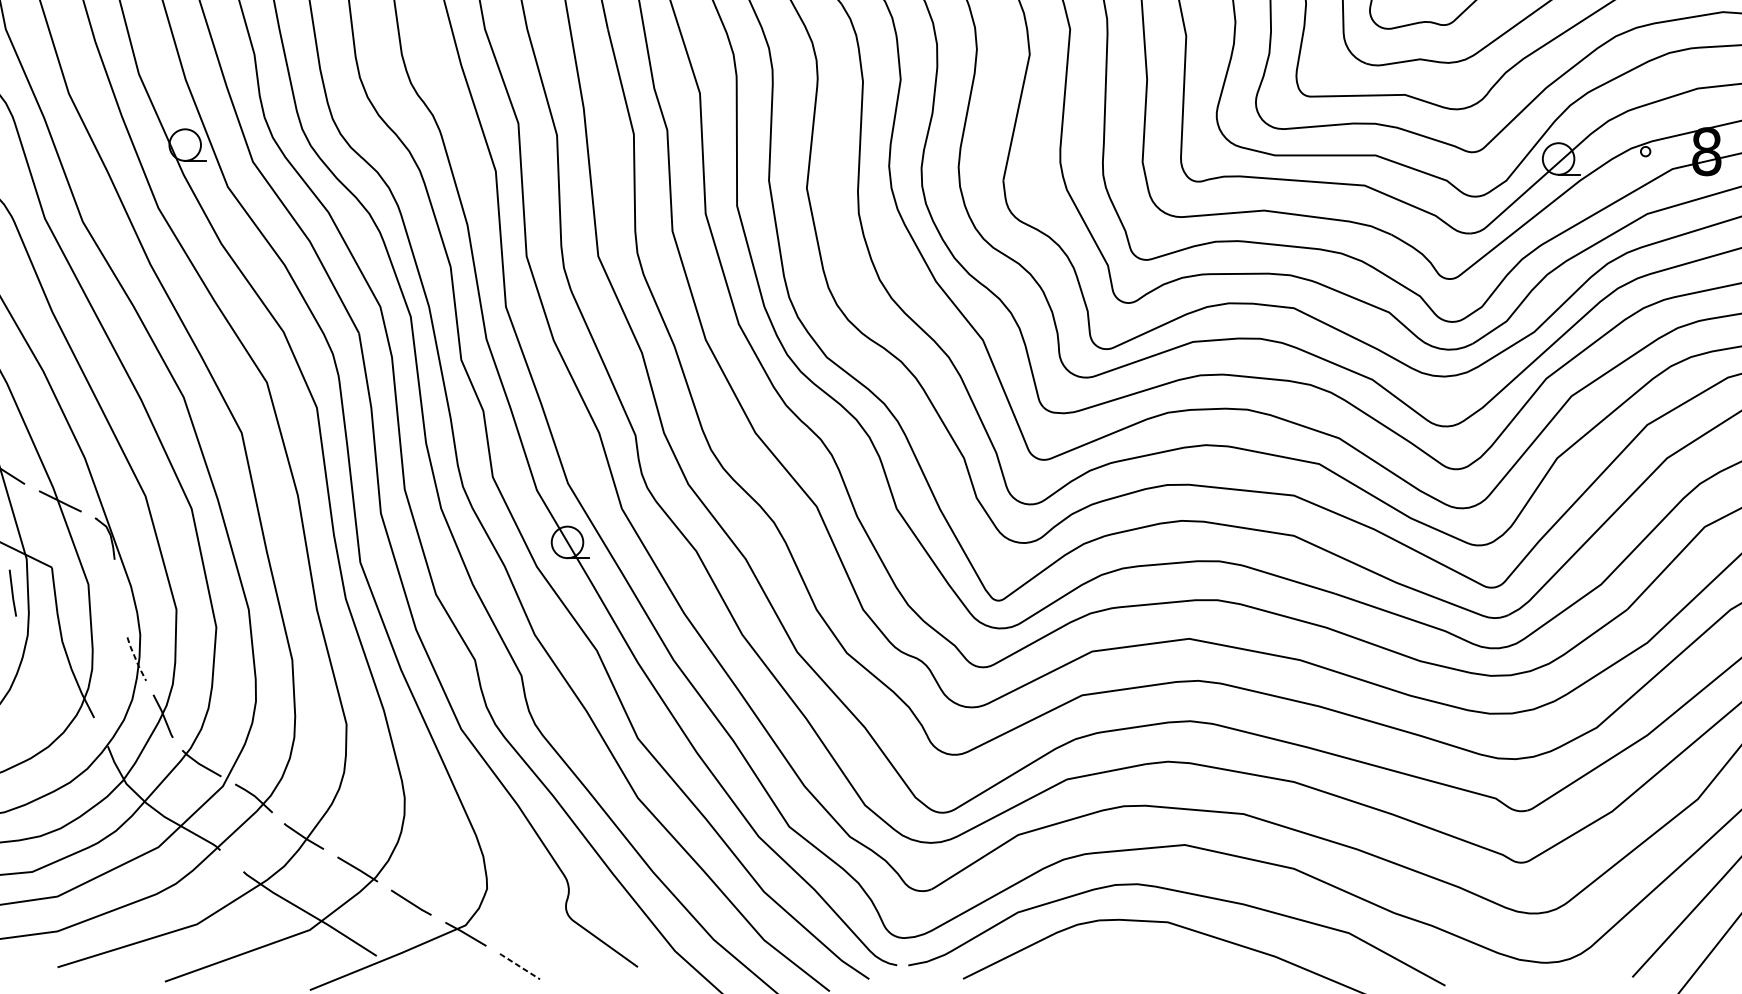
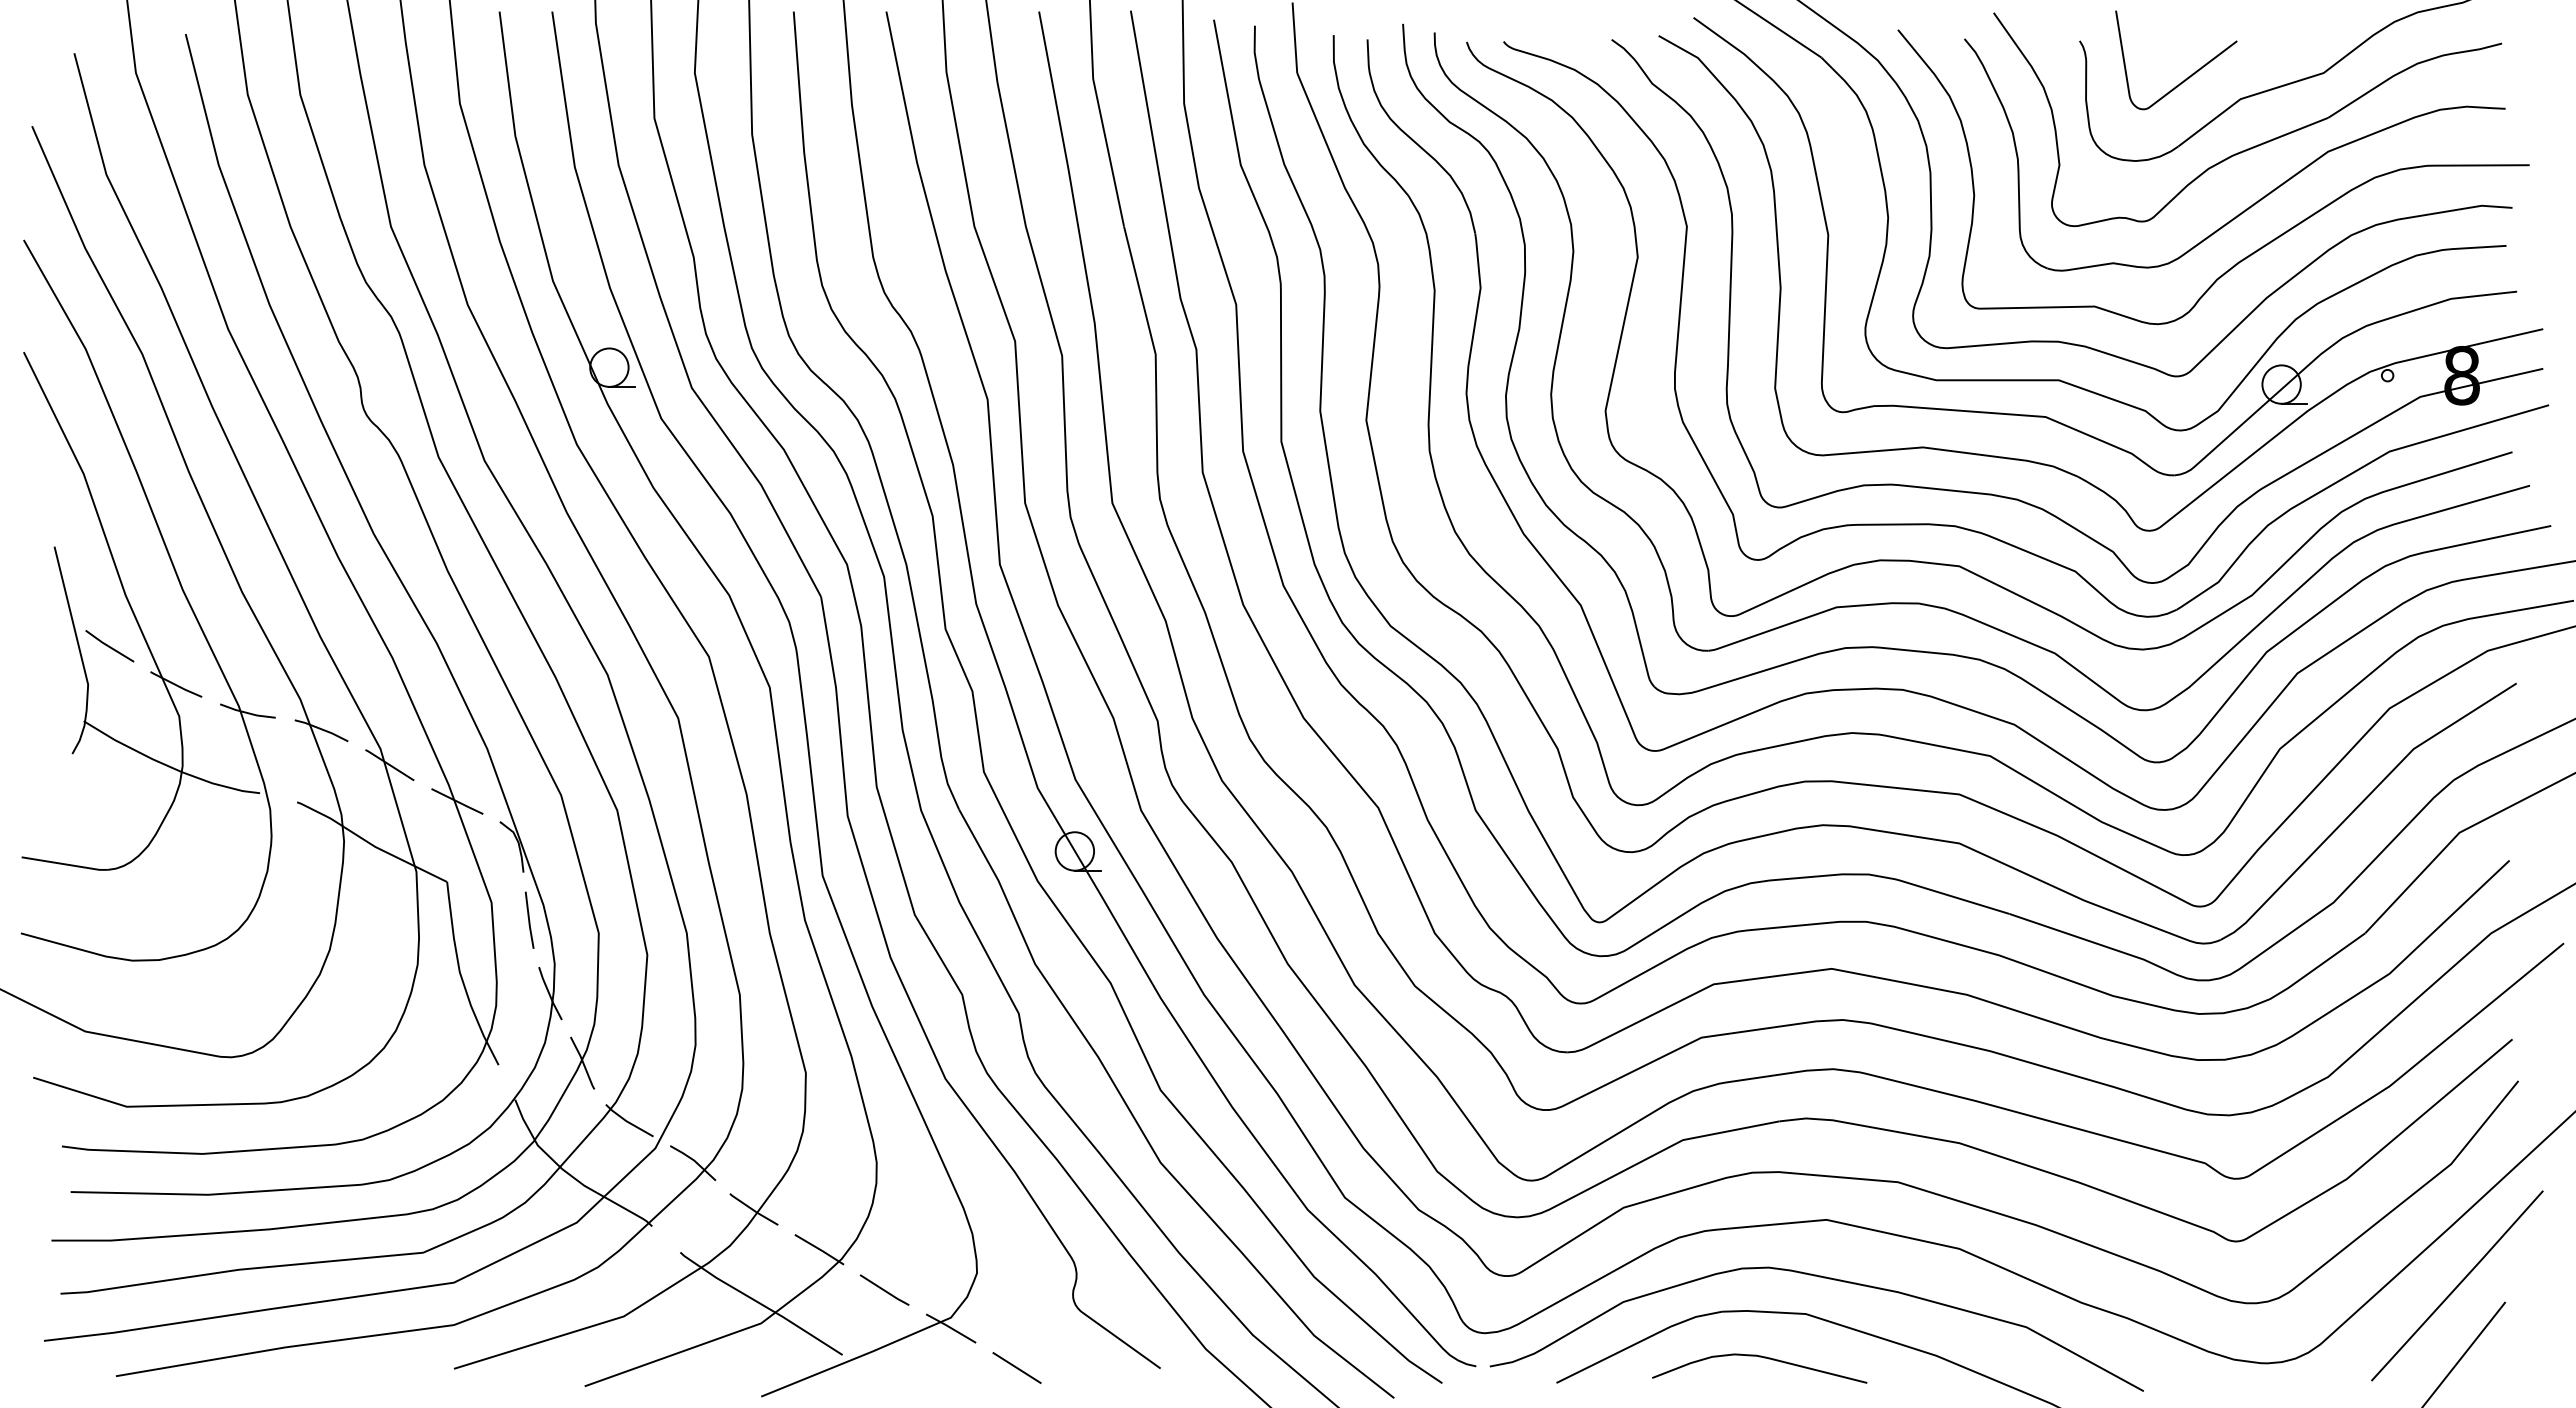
line: (12, 592) -> (529, 919), moved
line: (136, 659) -> (549, 994), dashed -> solid
curve: (1133, 958) -> (1763, 1358), added
line: (519, 966) -> (1016, 1367), dashed -> solid

